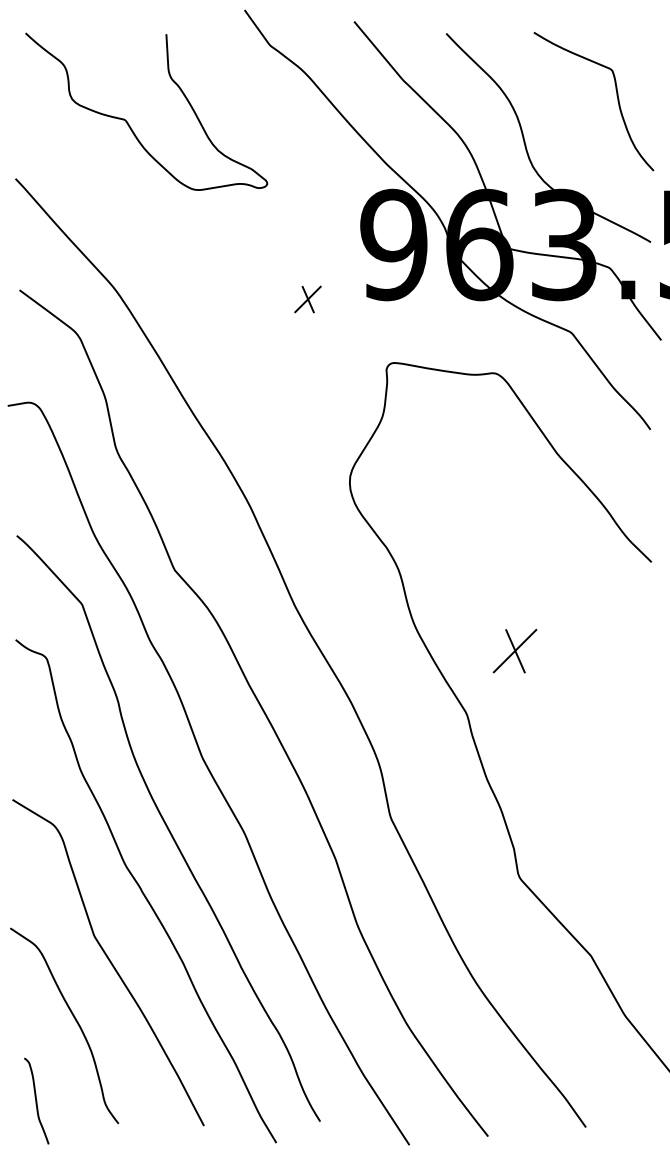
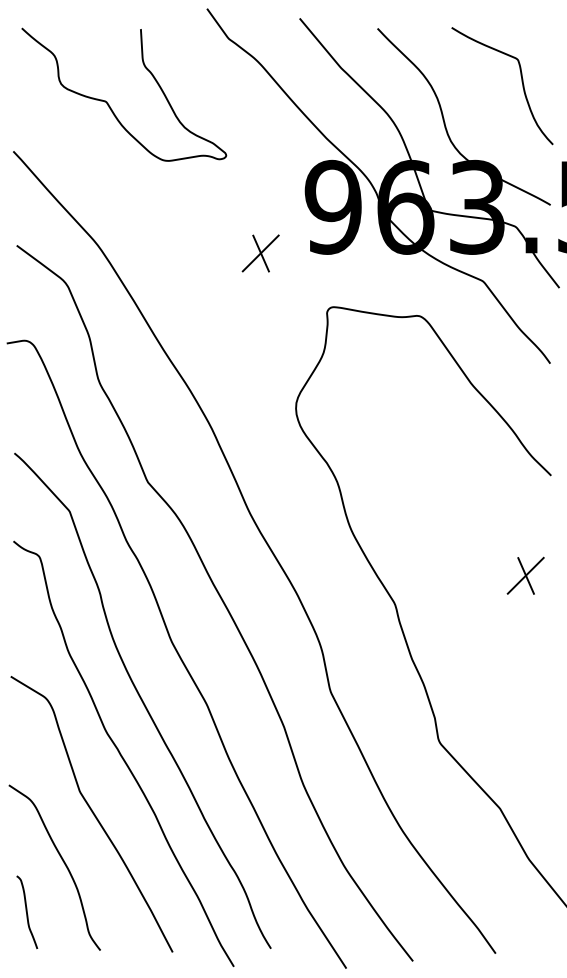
part: (307, 299) -> (260, 253), size x1.67
part: (514, 650) -> (525, 575), moved
curve: (37, 1101) -> (27, 912), moved

